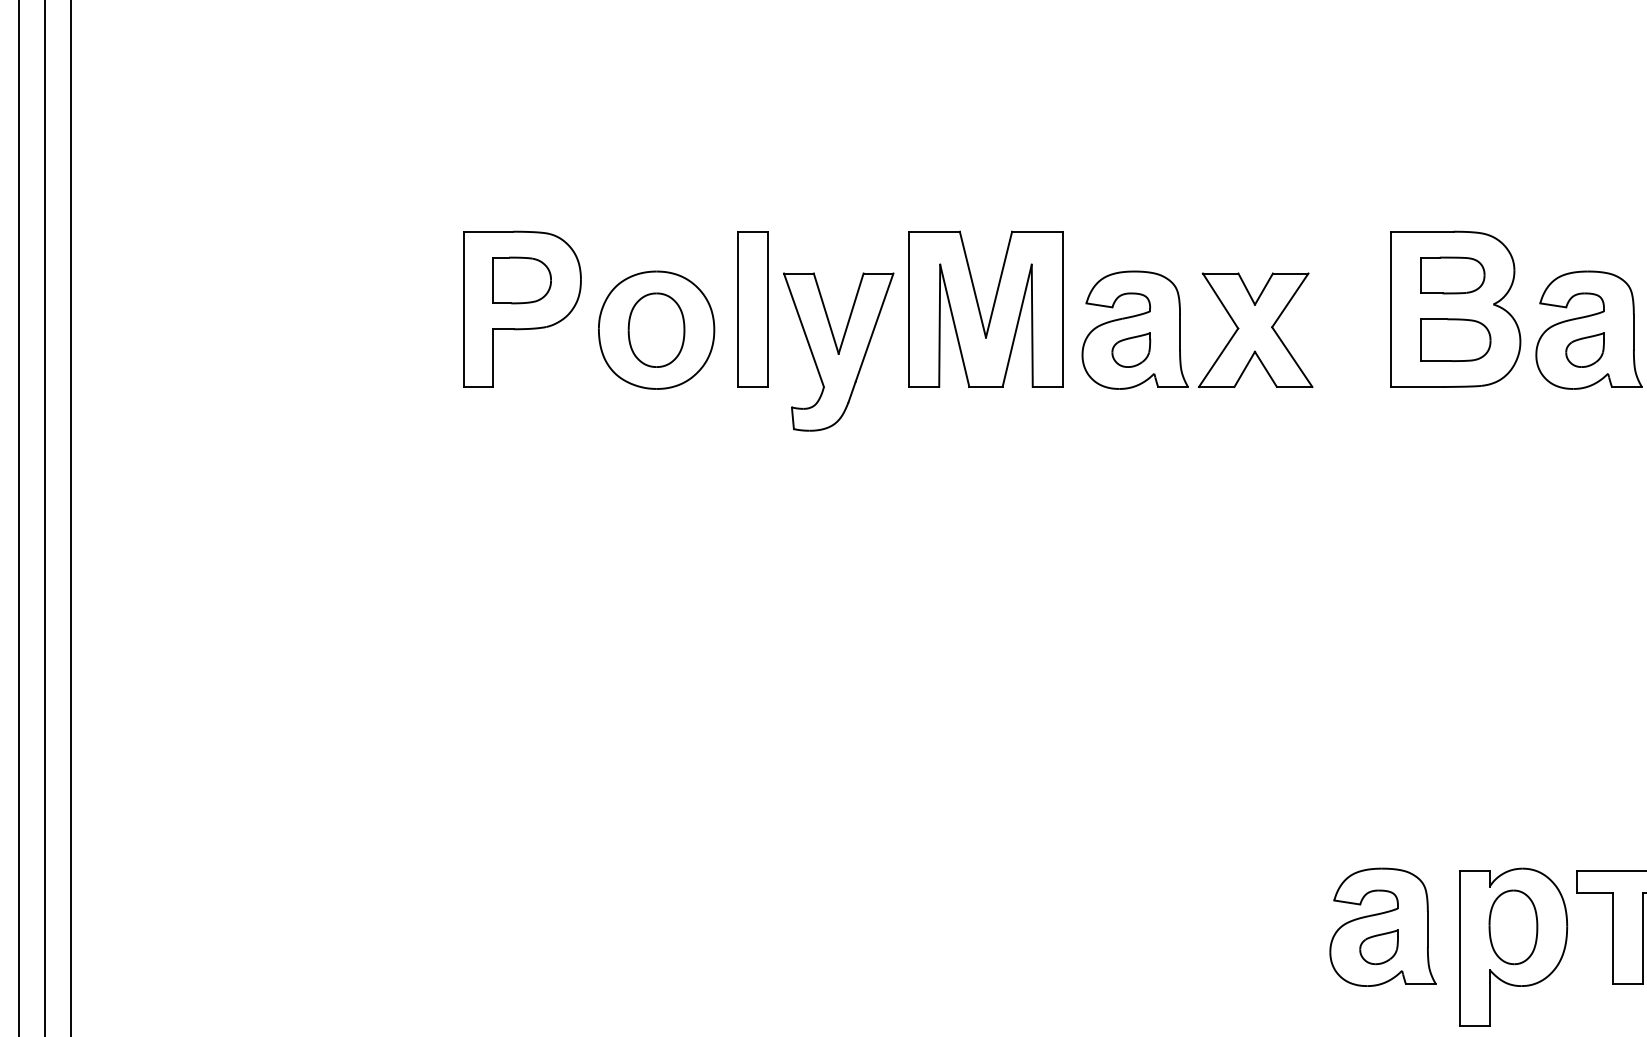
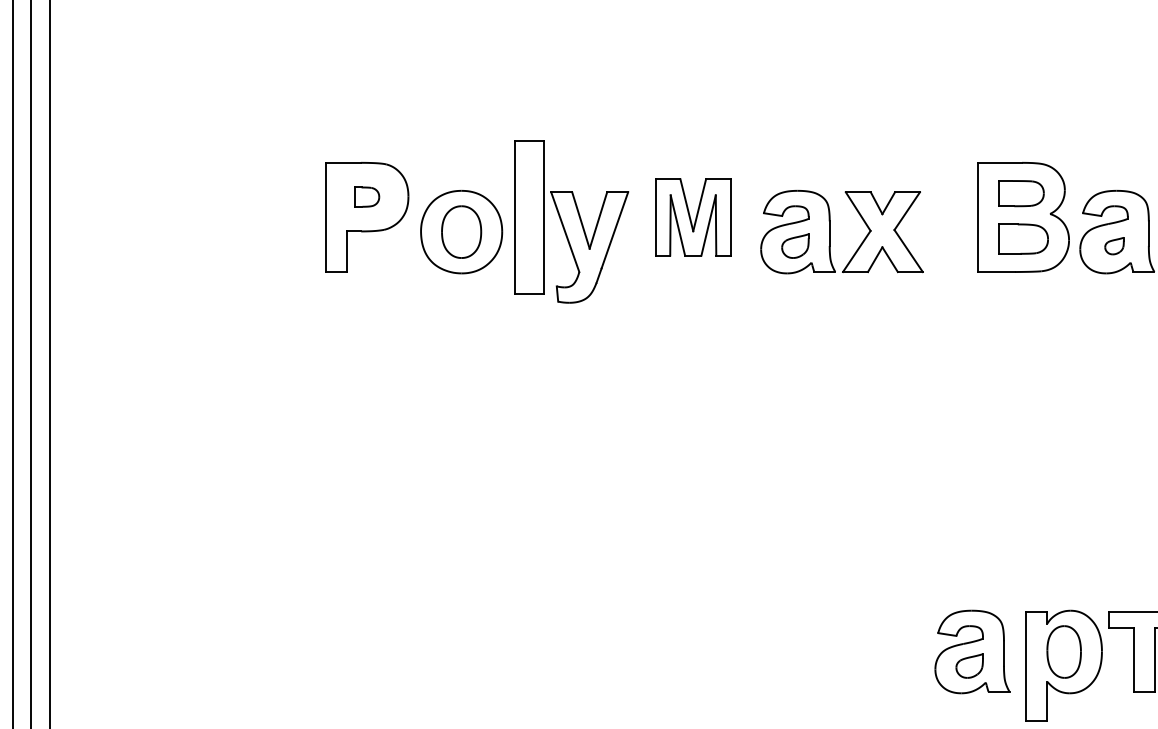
part: (521, 280) -> (366, 197), size x0.6
part: (985, 308) -> (692, 216), size x0.7
part: (752, 309) -> (529, 217), size x1.4
part: (1584, 349) -> (1114, 245), size x0.7

